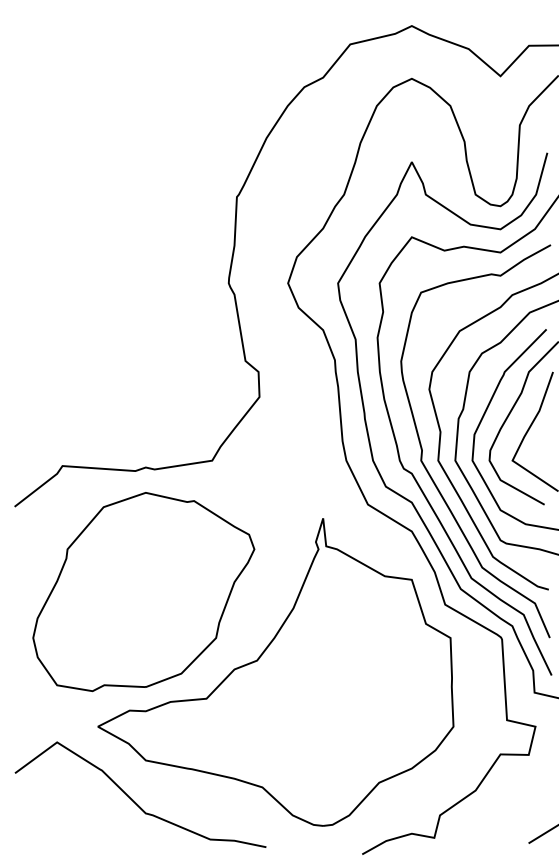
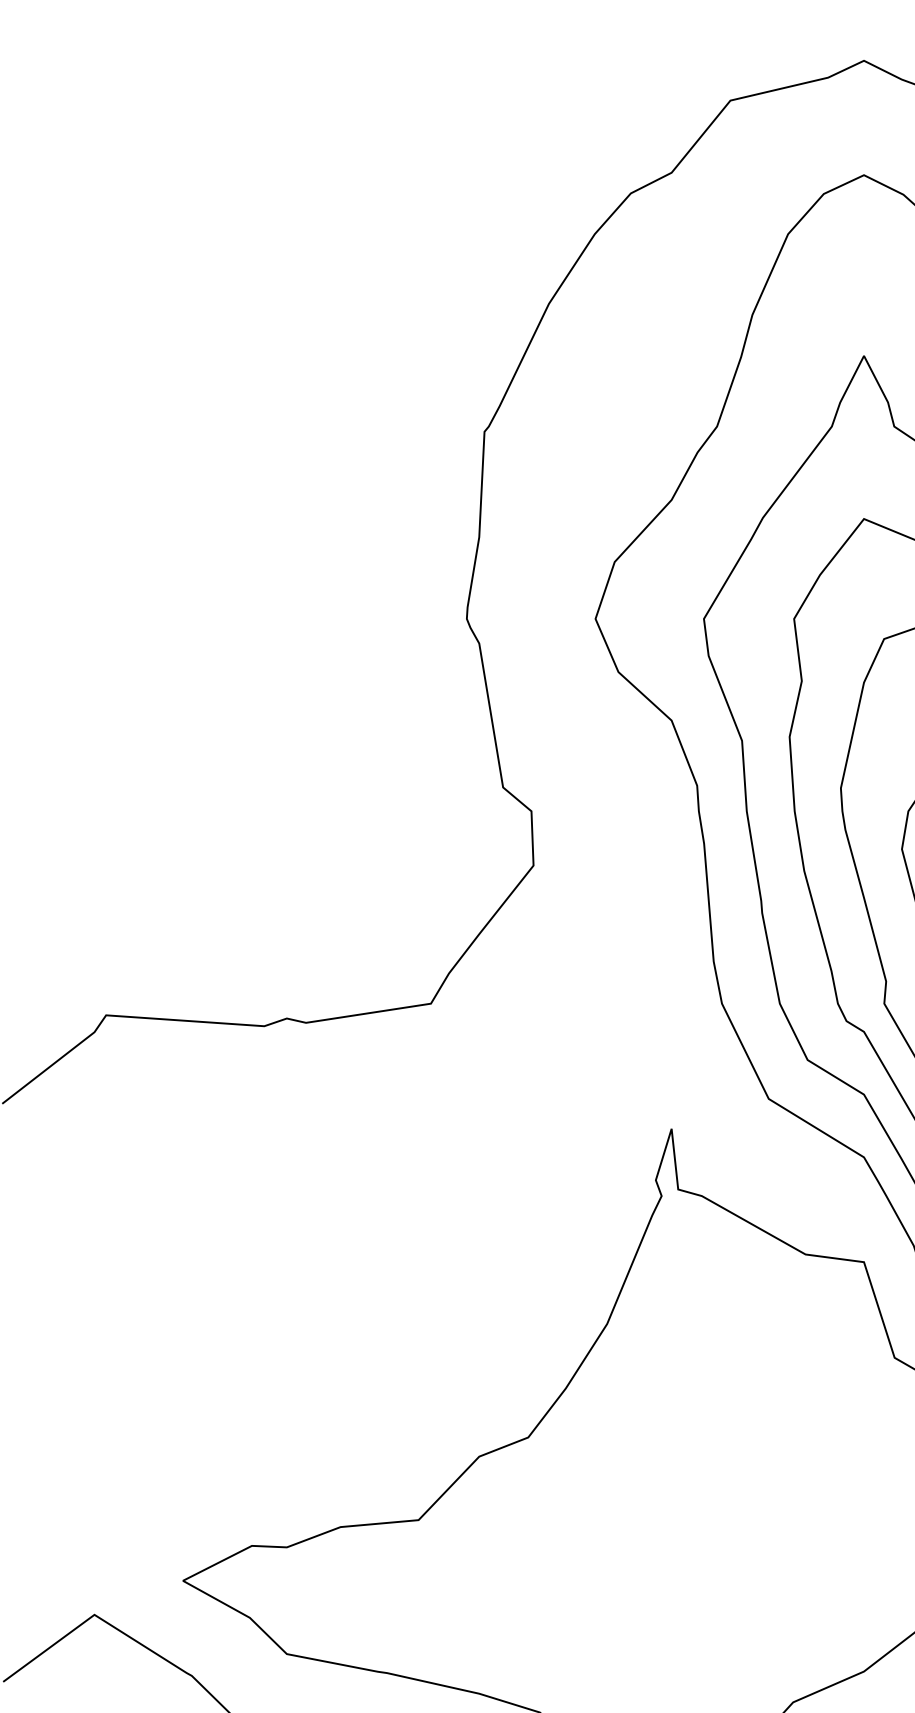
part: (143, 592) -> (281, 1289), removed

